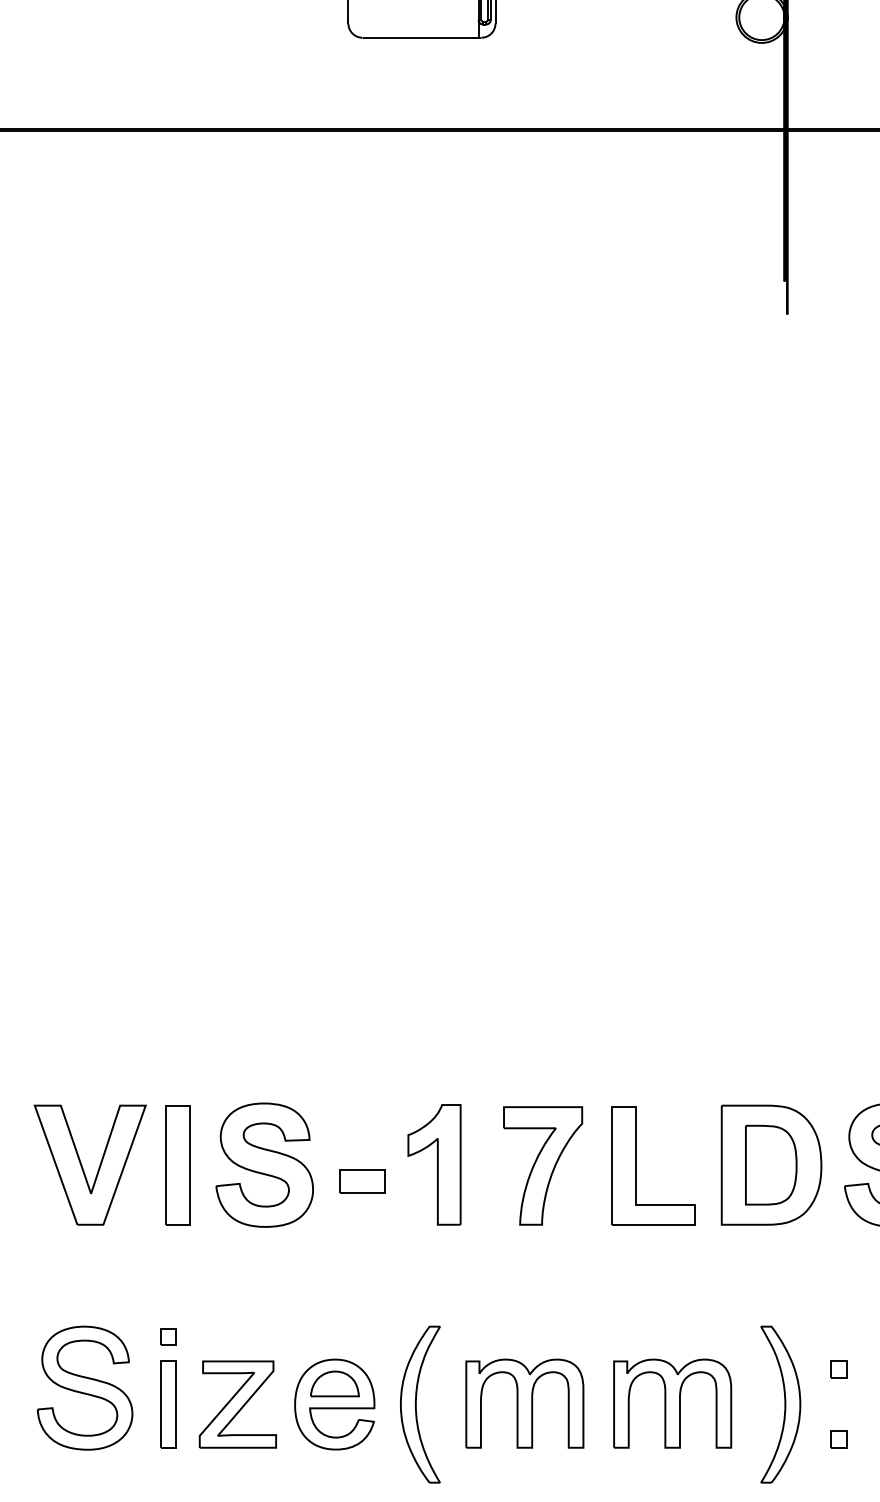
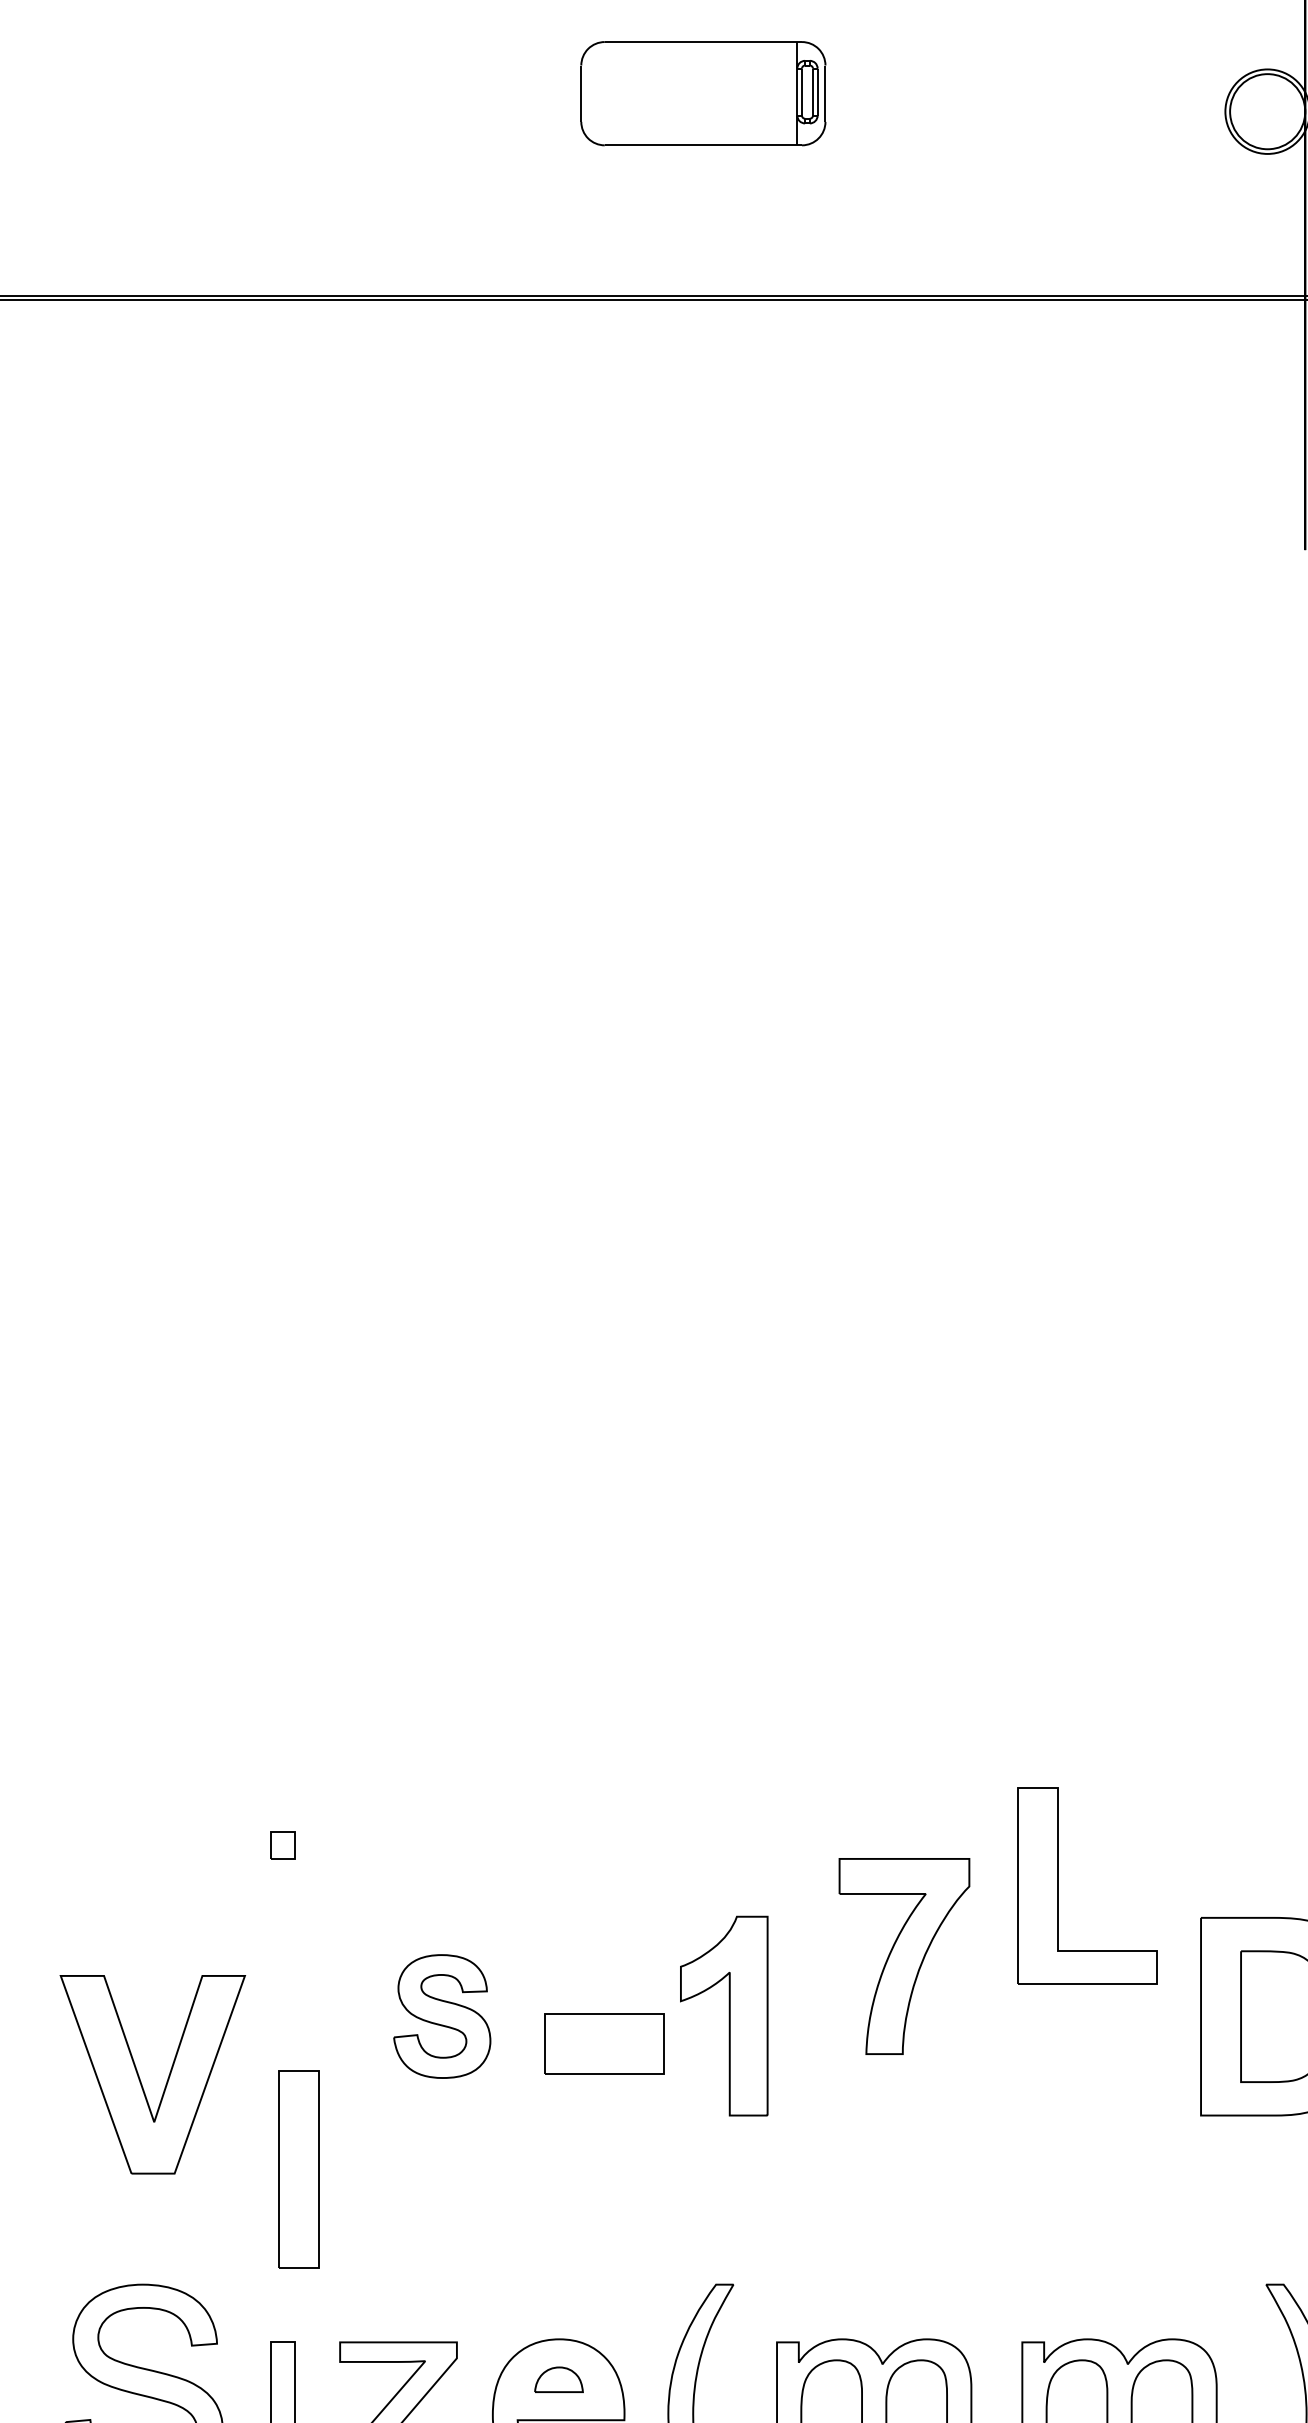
part: (264, 1164) -> (442, 2015), size x0.6
part: (82, 1165) -> (139, 2075), moved
part: (177, 1165) -> (297, 2169), moved
part: (543, 1165) -> (905, 1955), moved
part: (636, 1165) -> (1059, 1886), moved
part: (362, 1181) -> (604, 2043), size x1.6
part: (168, 1336) -> (282, 1844), moved
part: (334, 1383) -> (558, 2379), size x0.6

